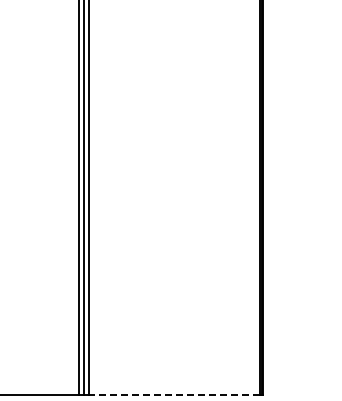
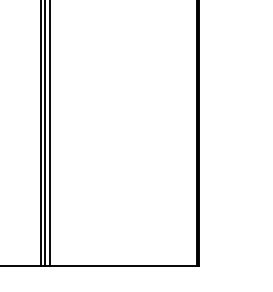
line: (174, 395) -> (123, 265), dashed -> solid

